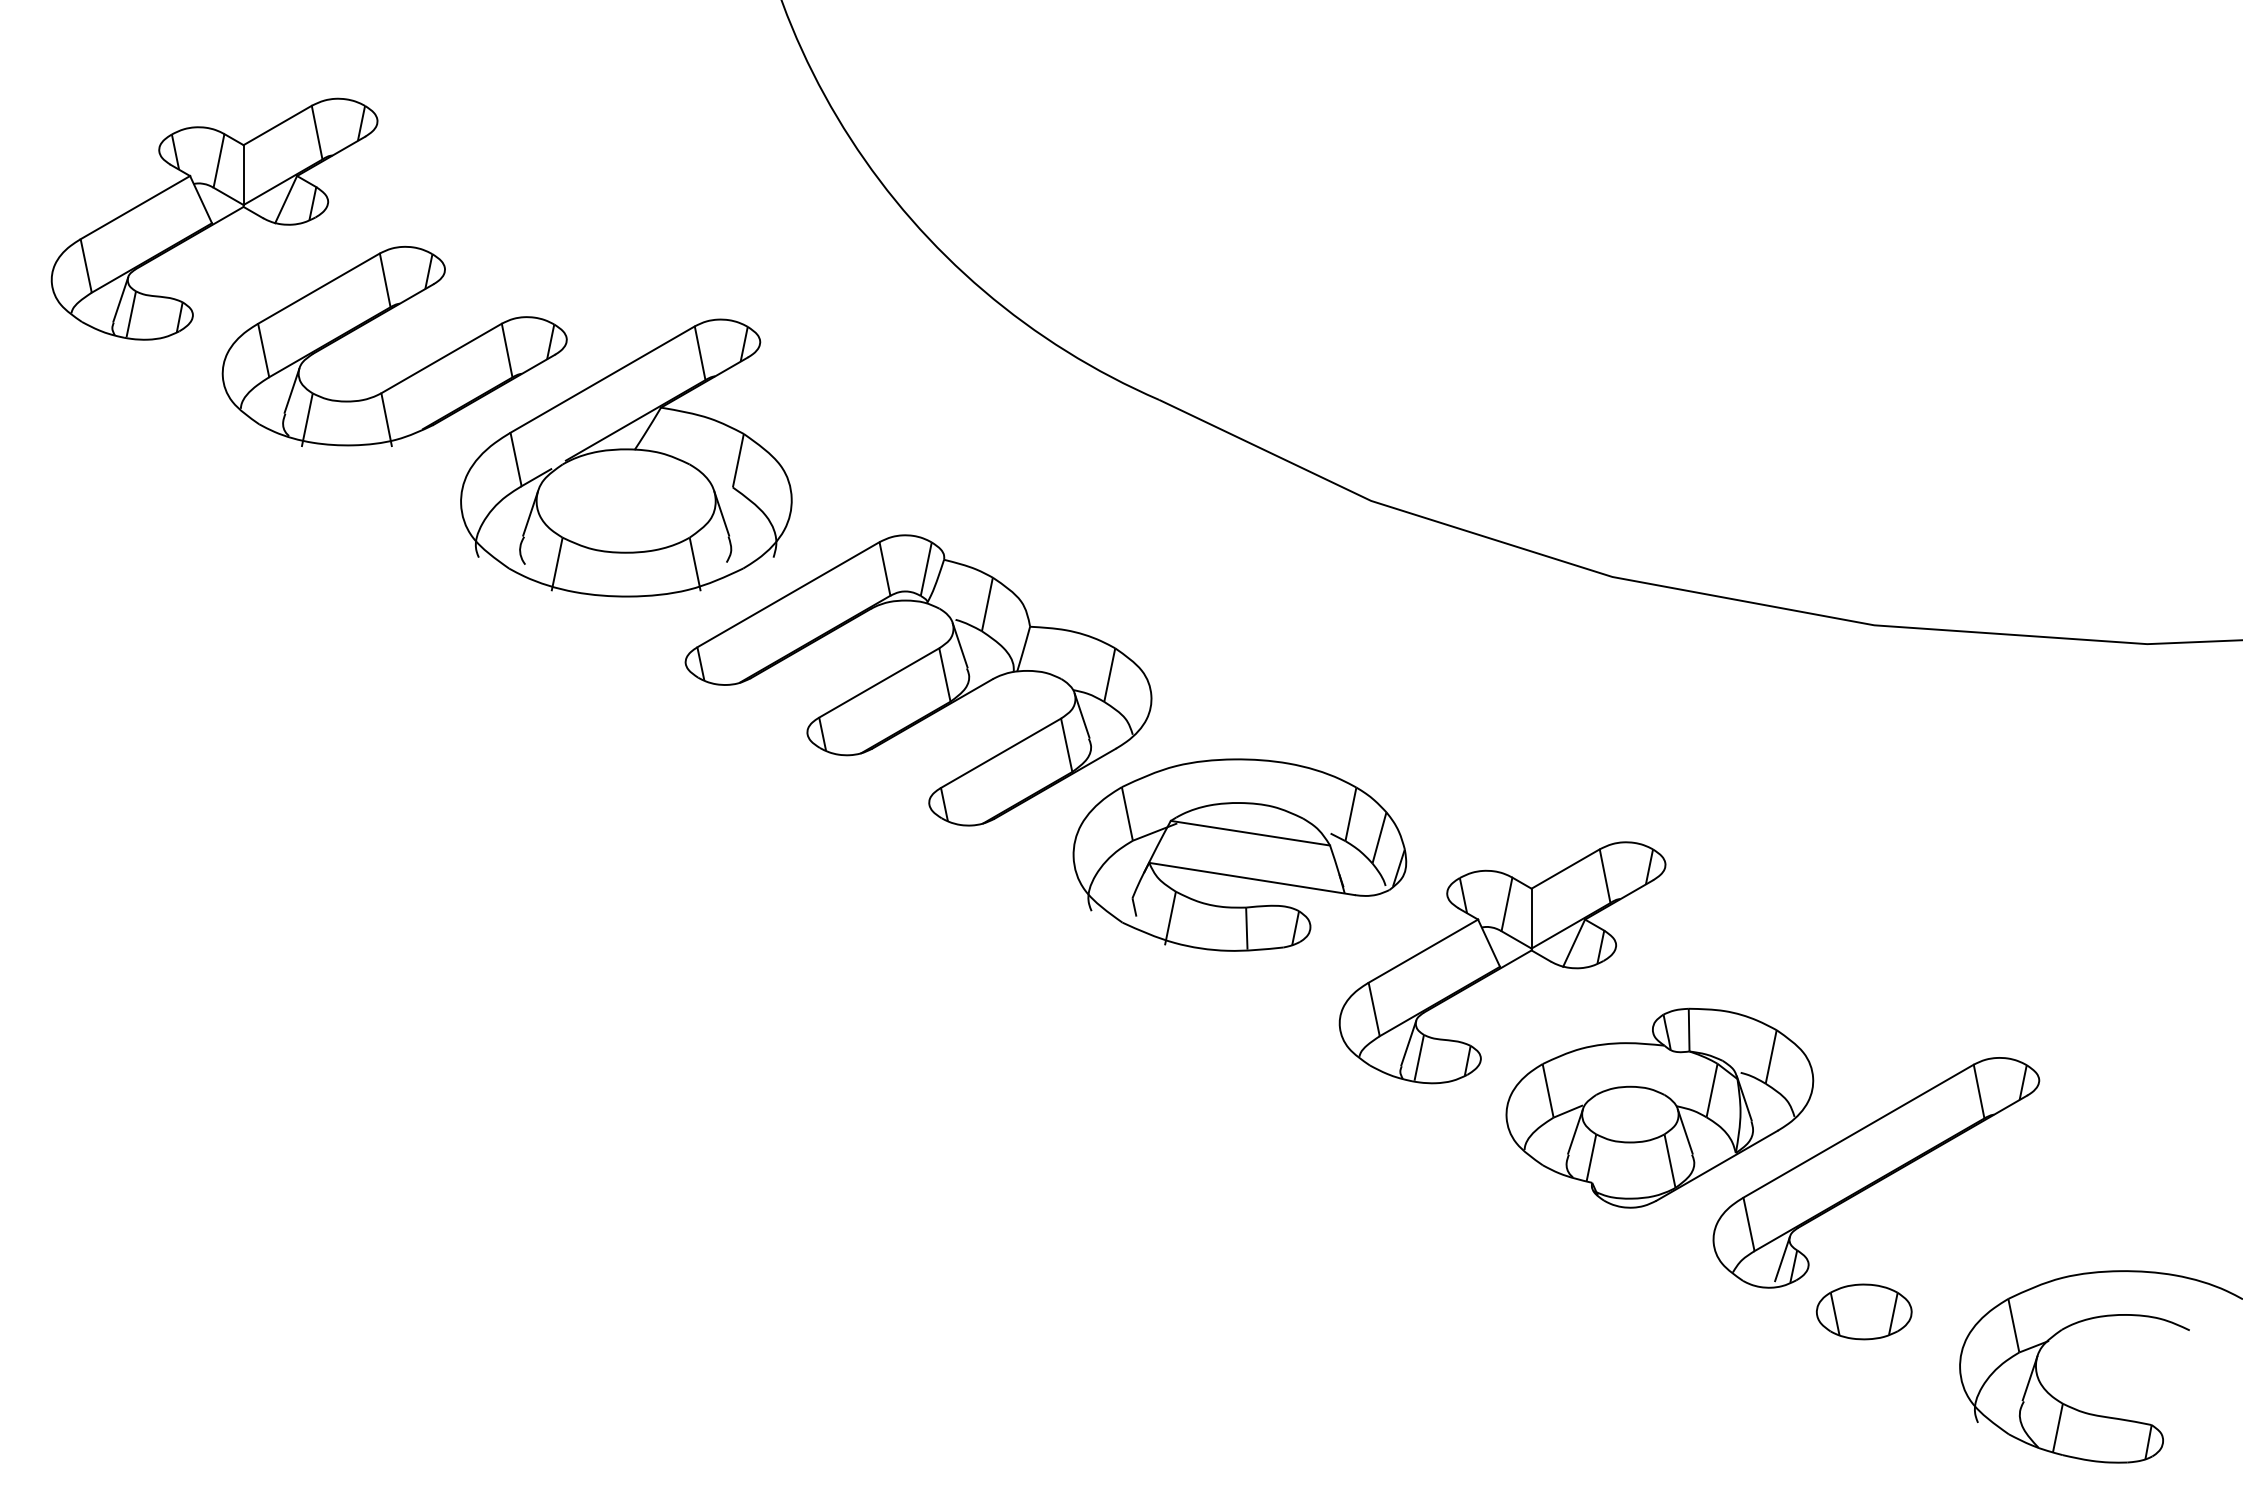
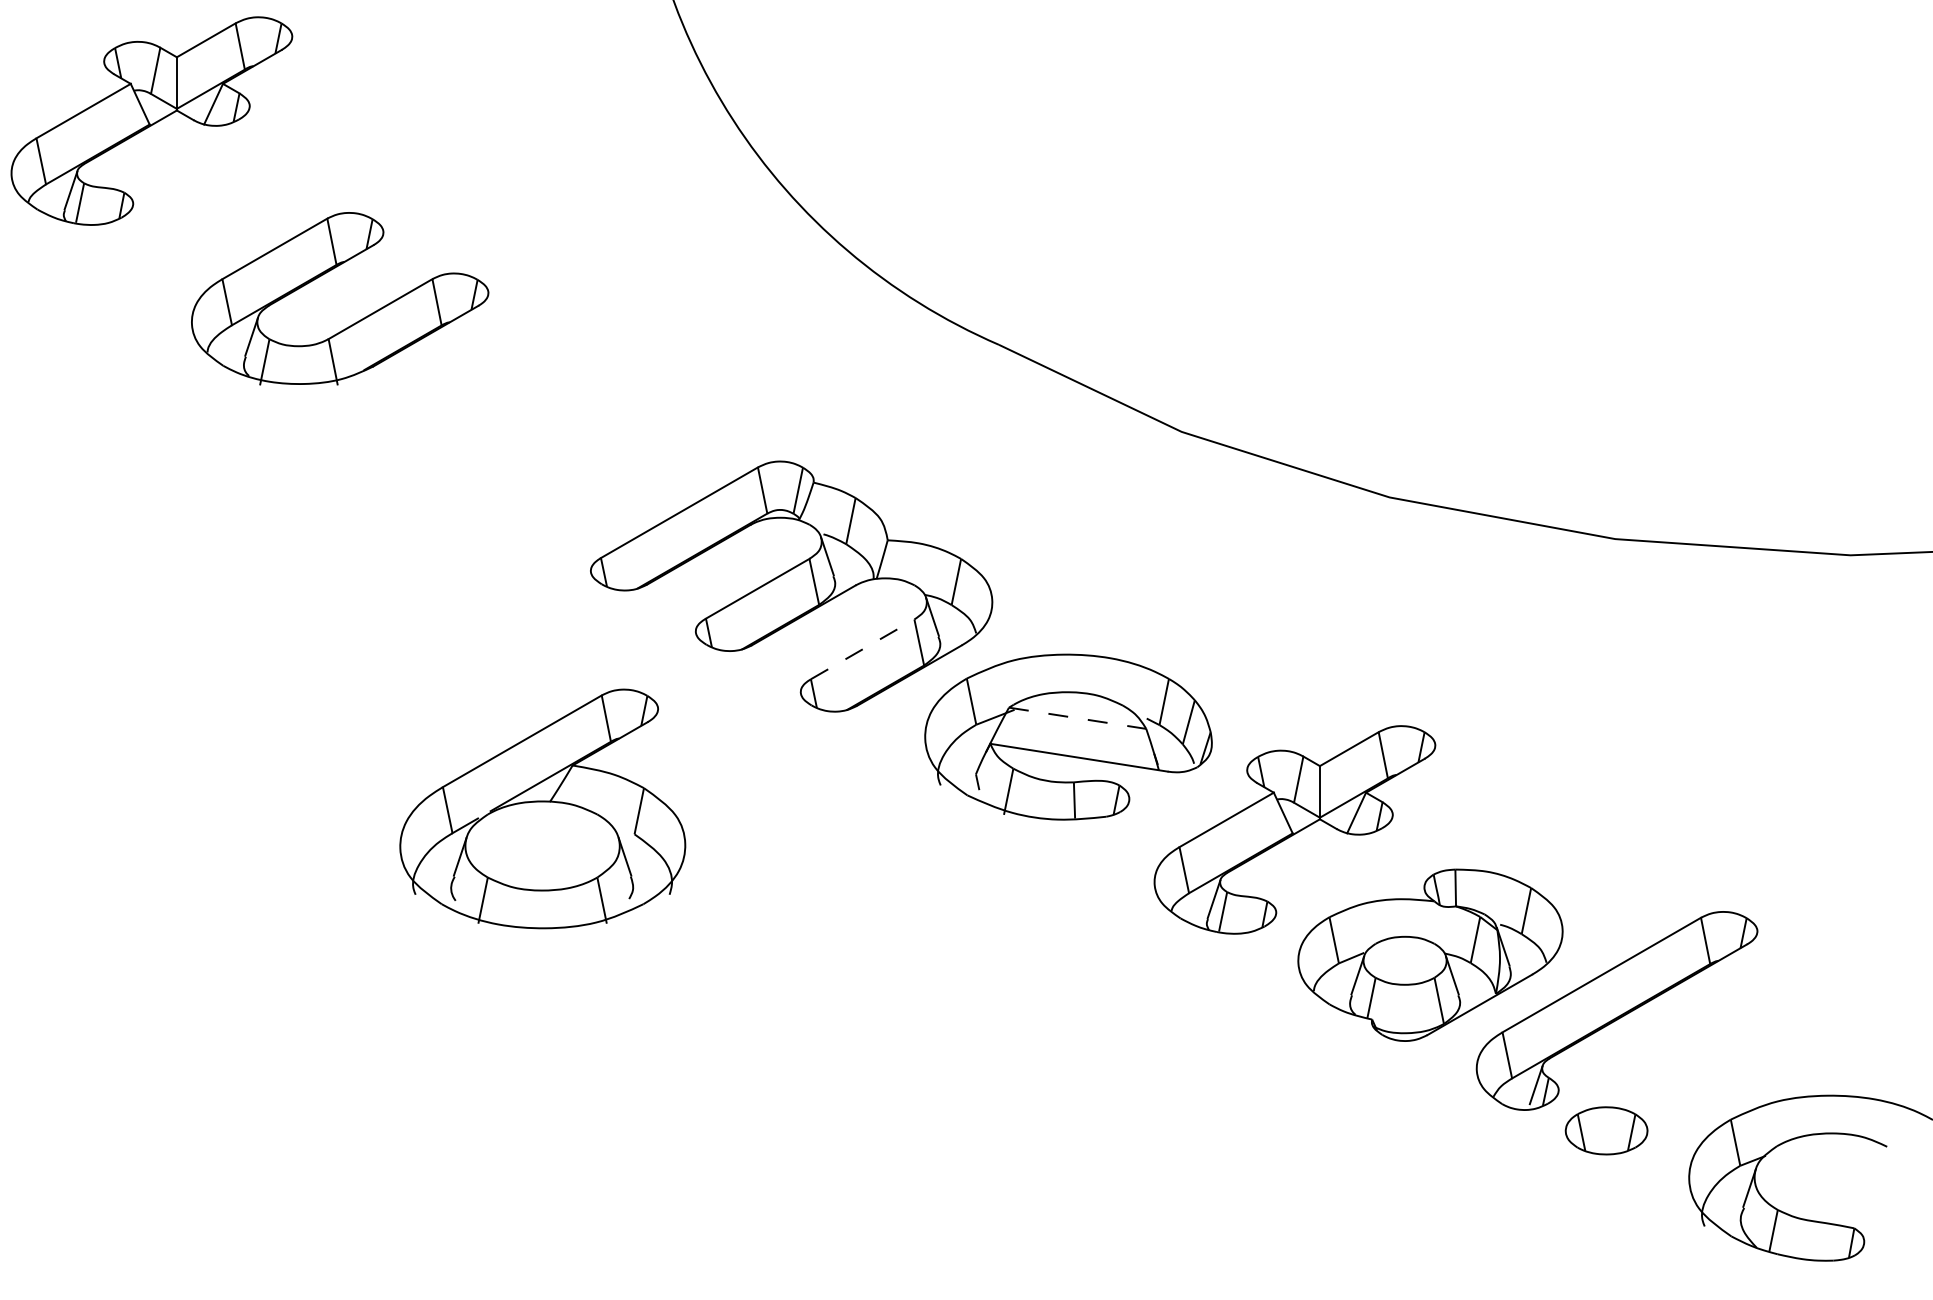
part: (214, 218) -> (151, 120), moved
part: (626, 457) -> (542, 808), moved
line: (1000, 753) -> (862, 649), solid -> dashed
line: (1251, 833) -> (1078, 718), solid -> dashed

